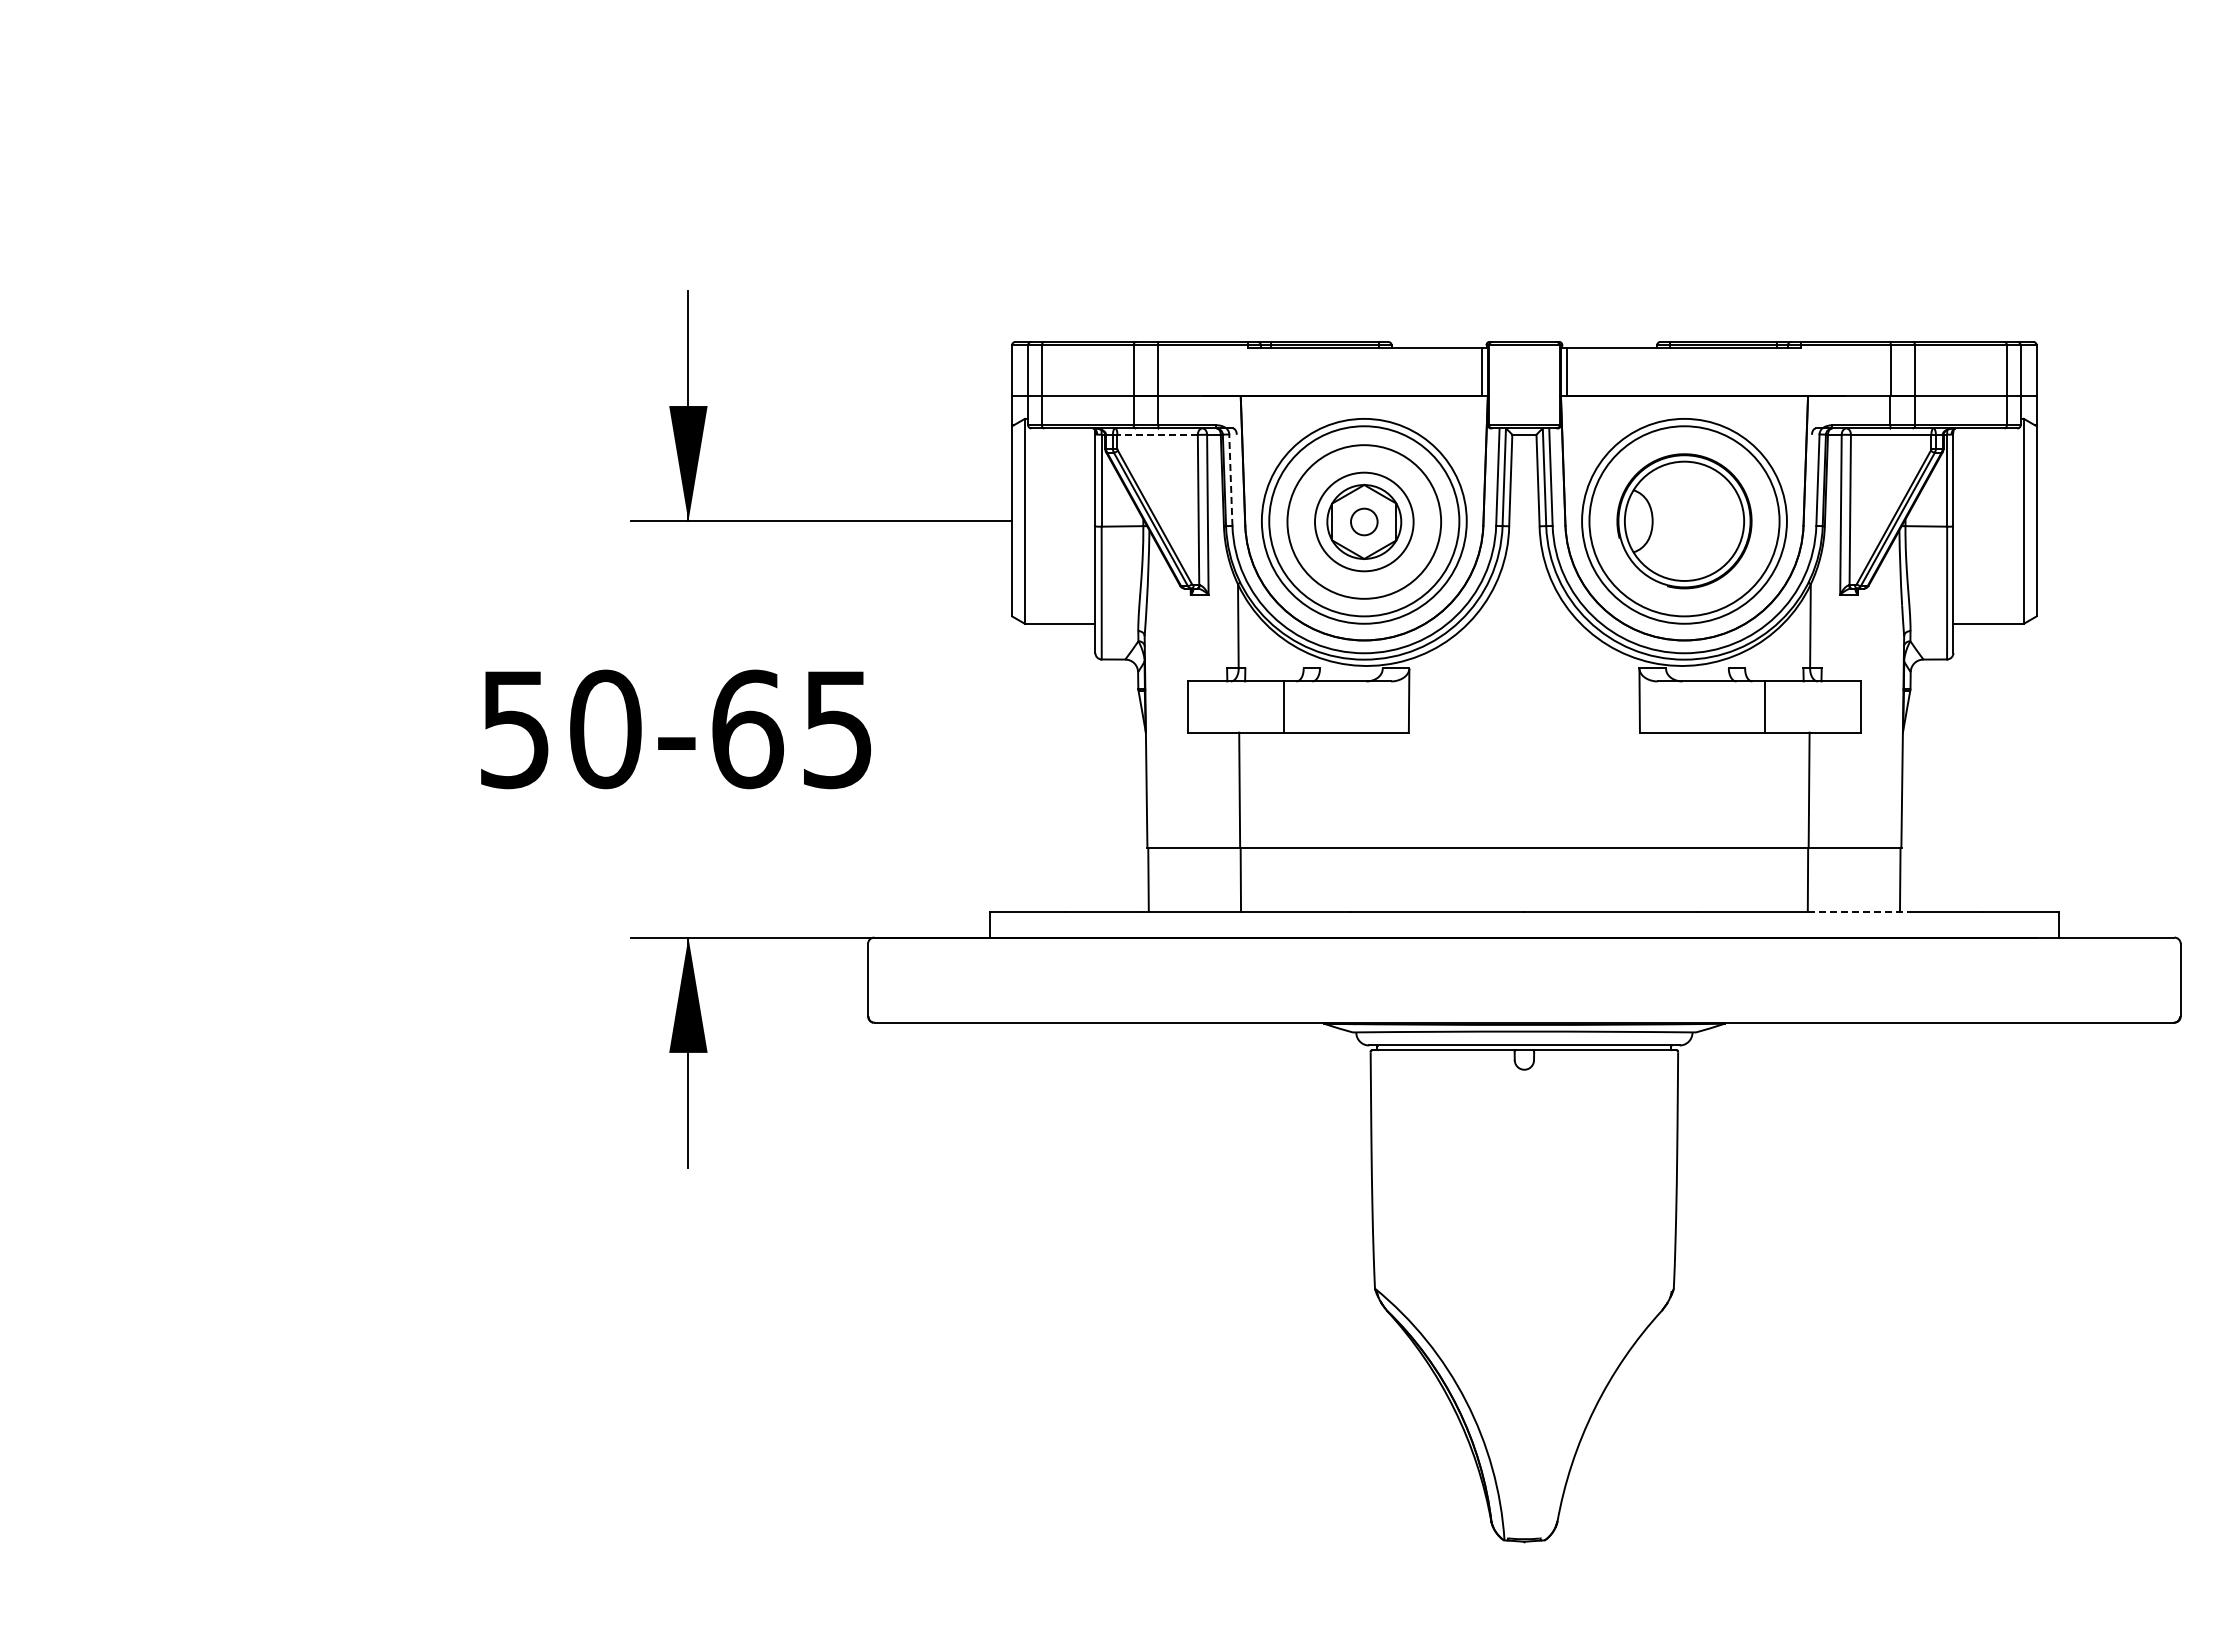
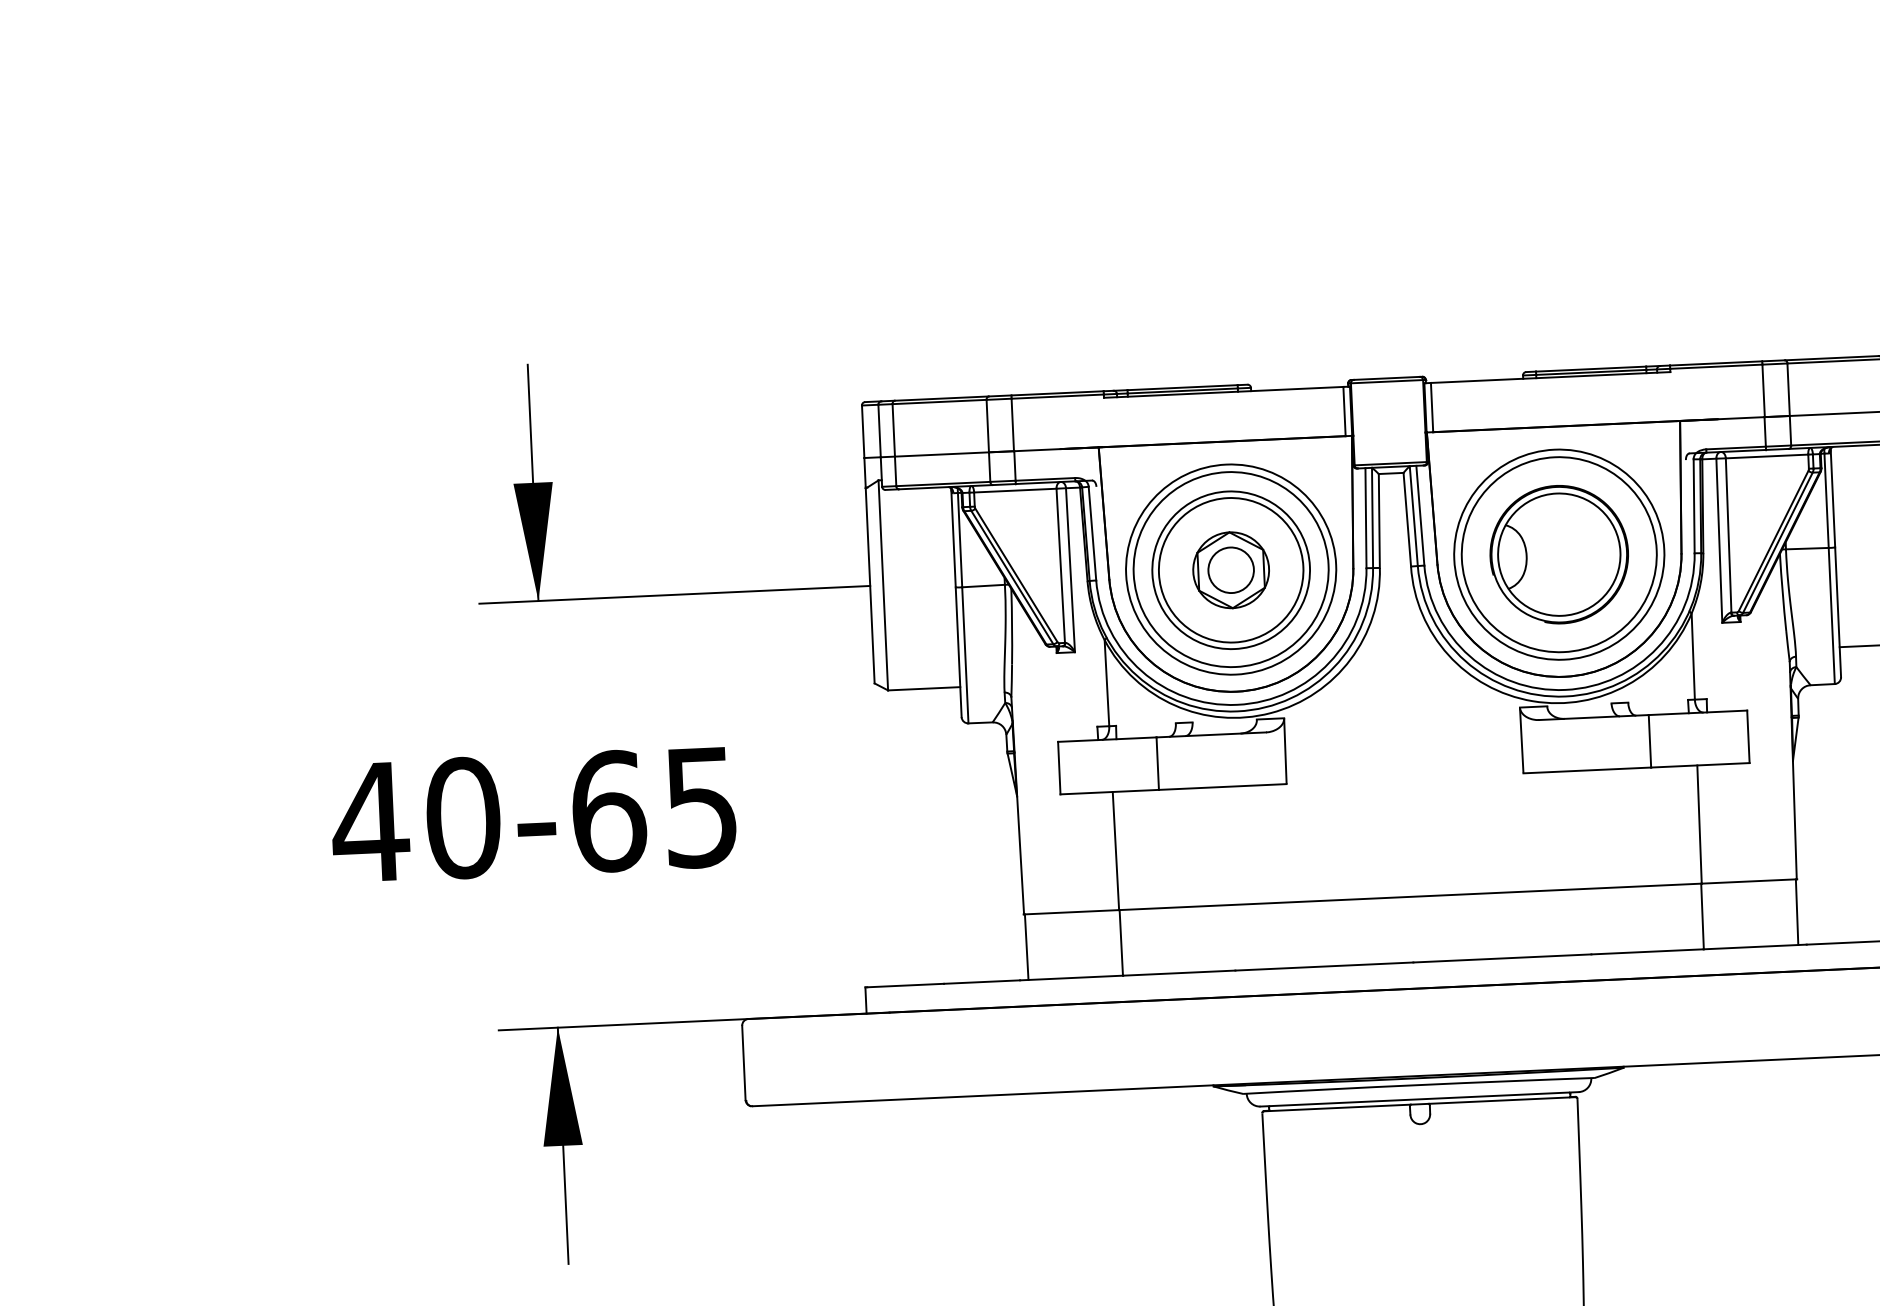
line: (1157, 434) -> (1015, 490), dashed -> solid
line: (1230, 480) -> (1092, 533), dashed -> solid
circle: (1363, 521) -> (1230, 569), size x1.43
circle: (1364, 521) -> (1231, 569), size x1.67
text: (514, 730) -> (369, 823), 50-65 -> 40-65
line: (1858, 911) -> (1755, 946), dashed -> solid

